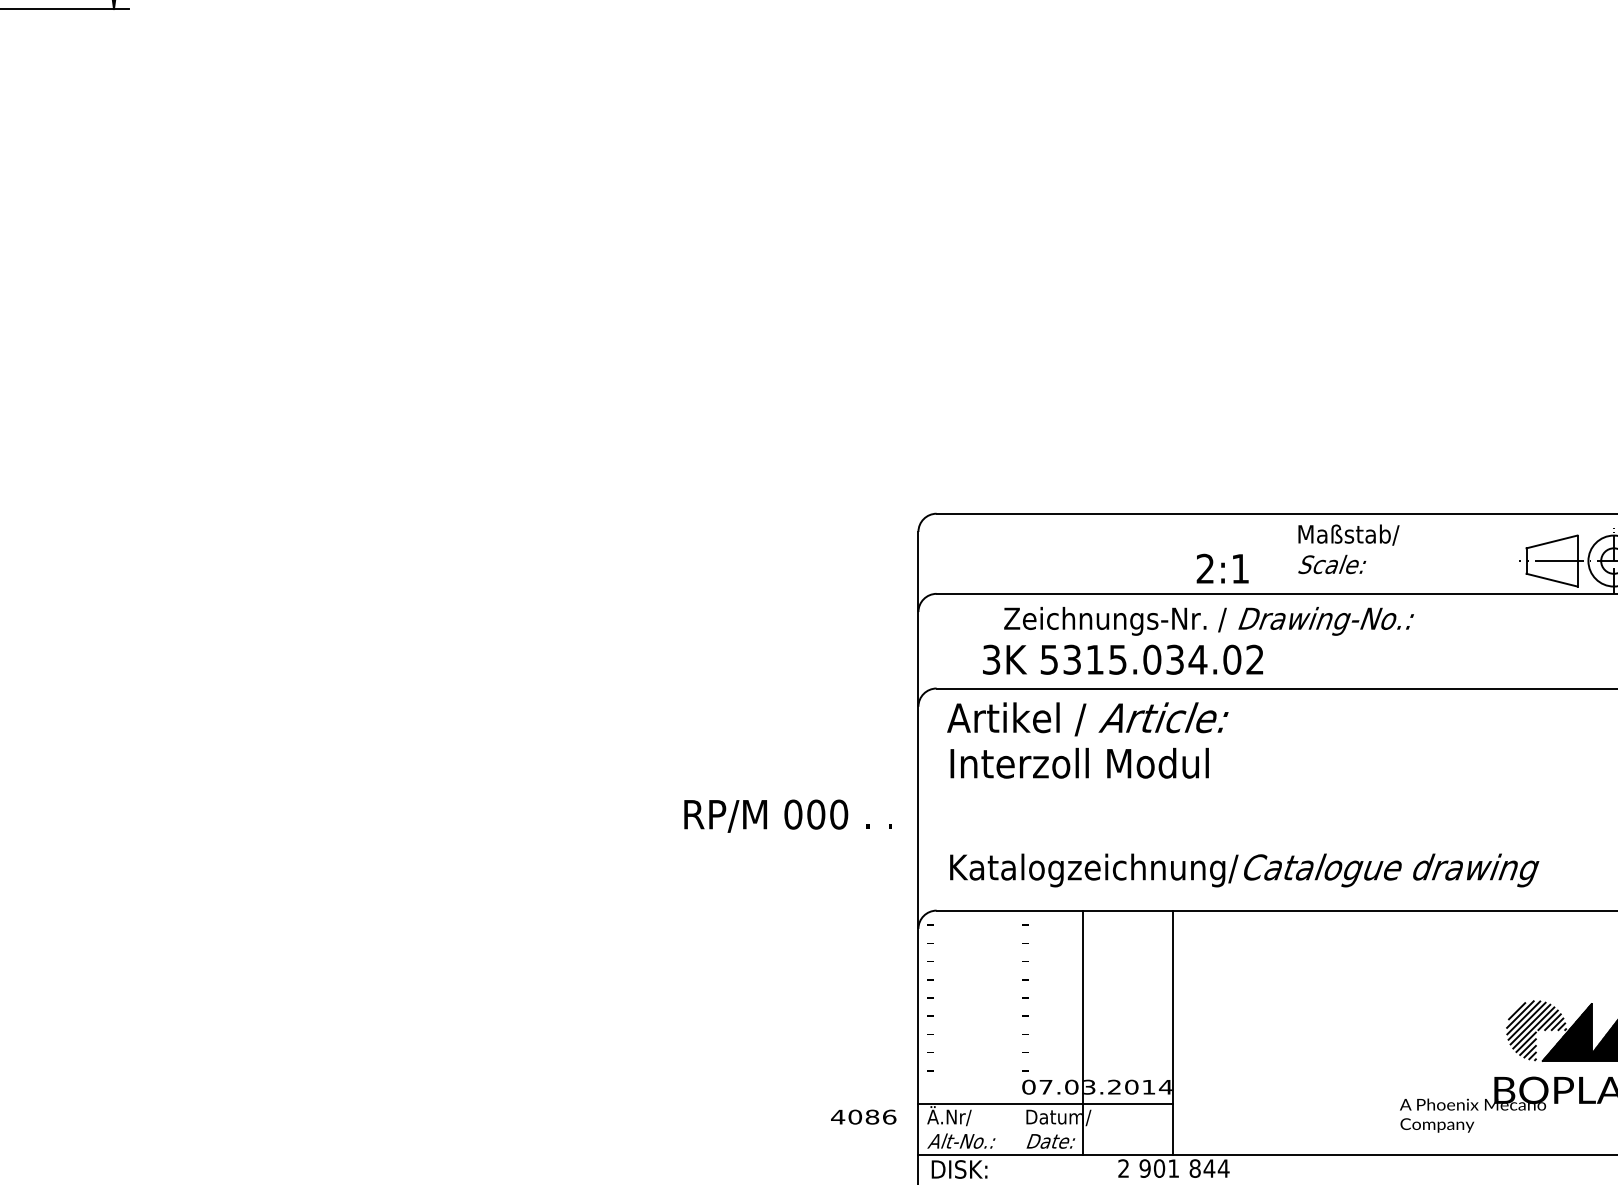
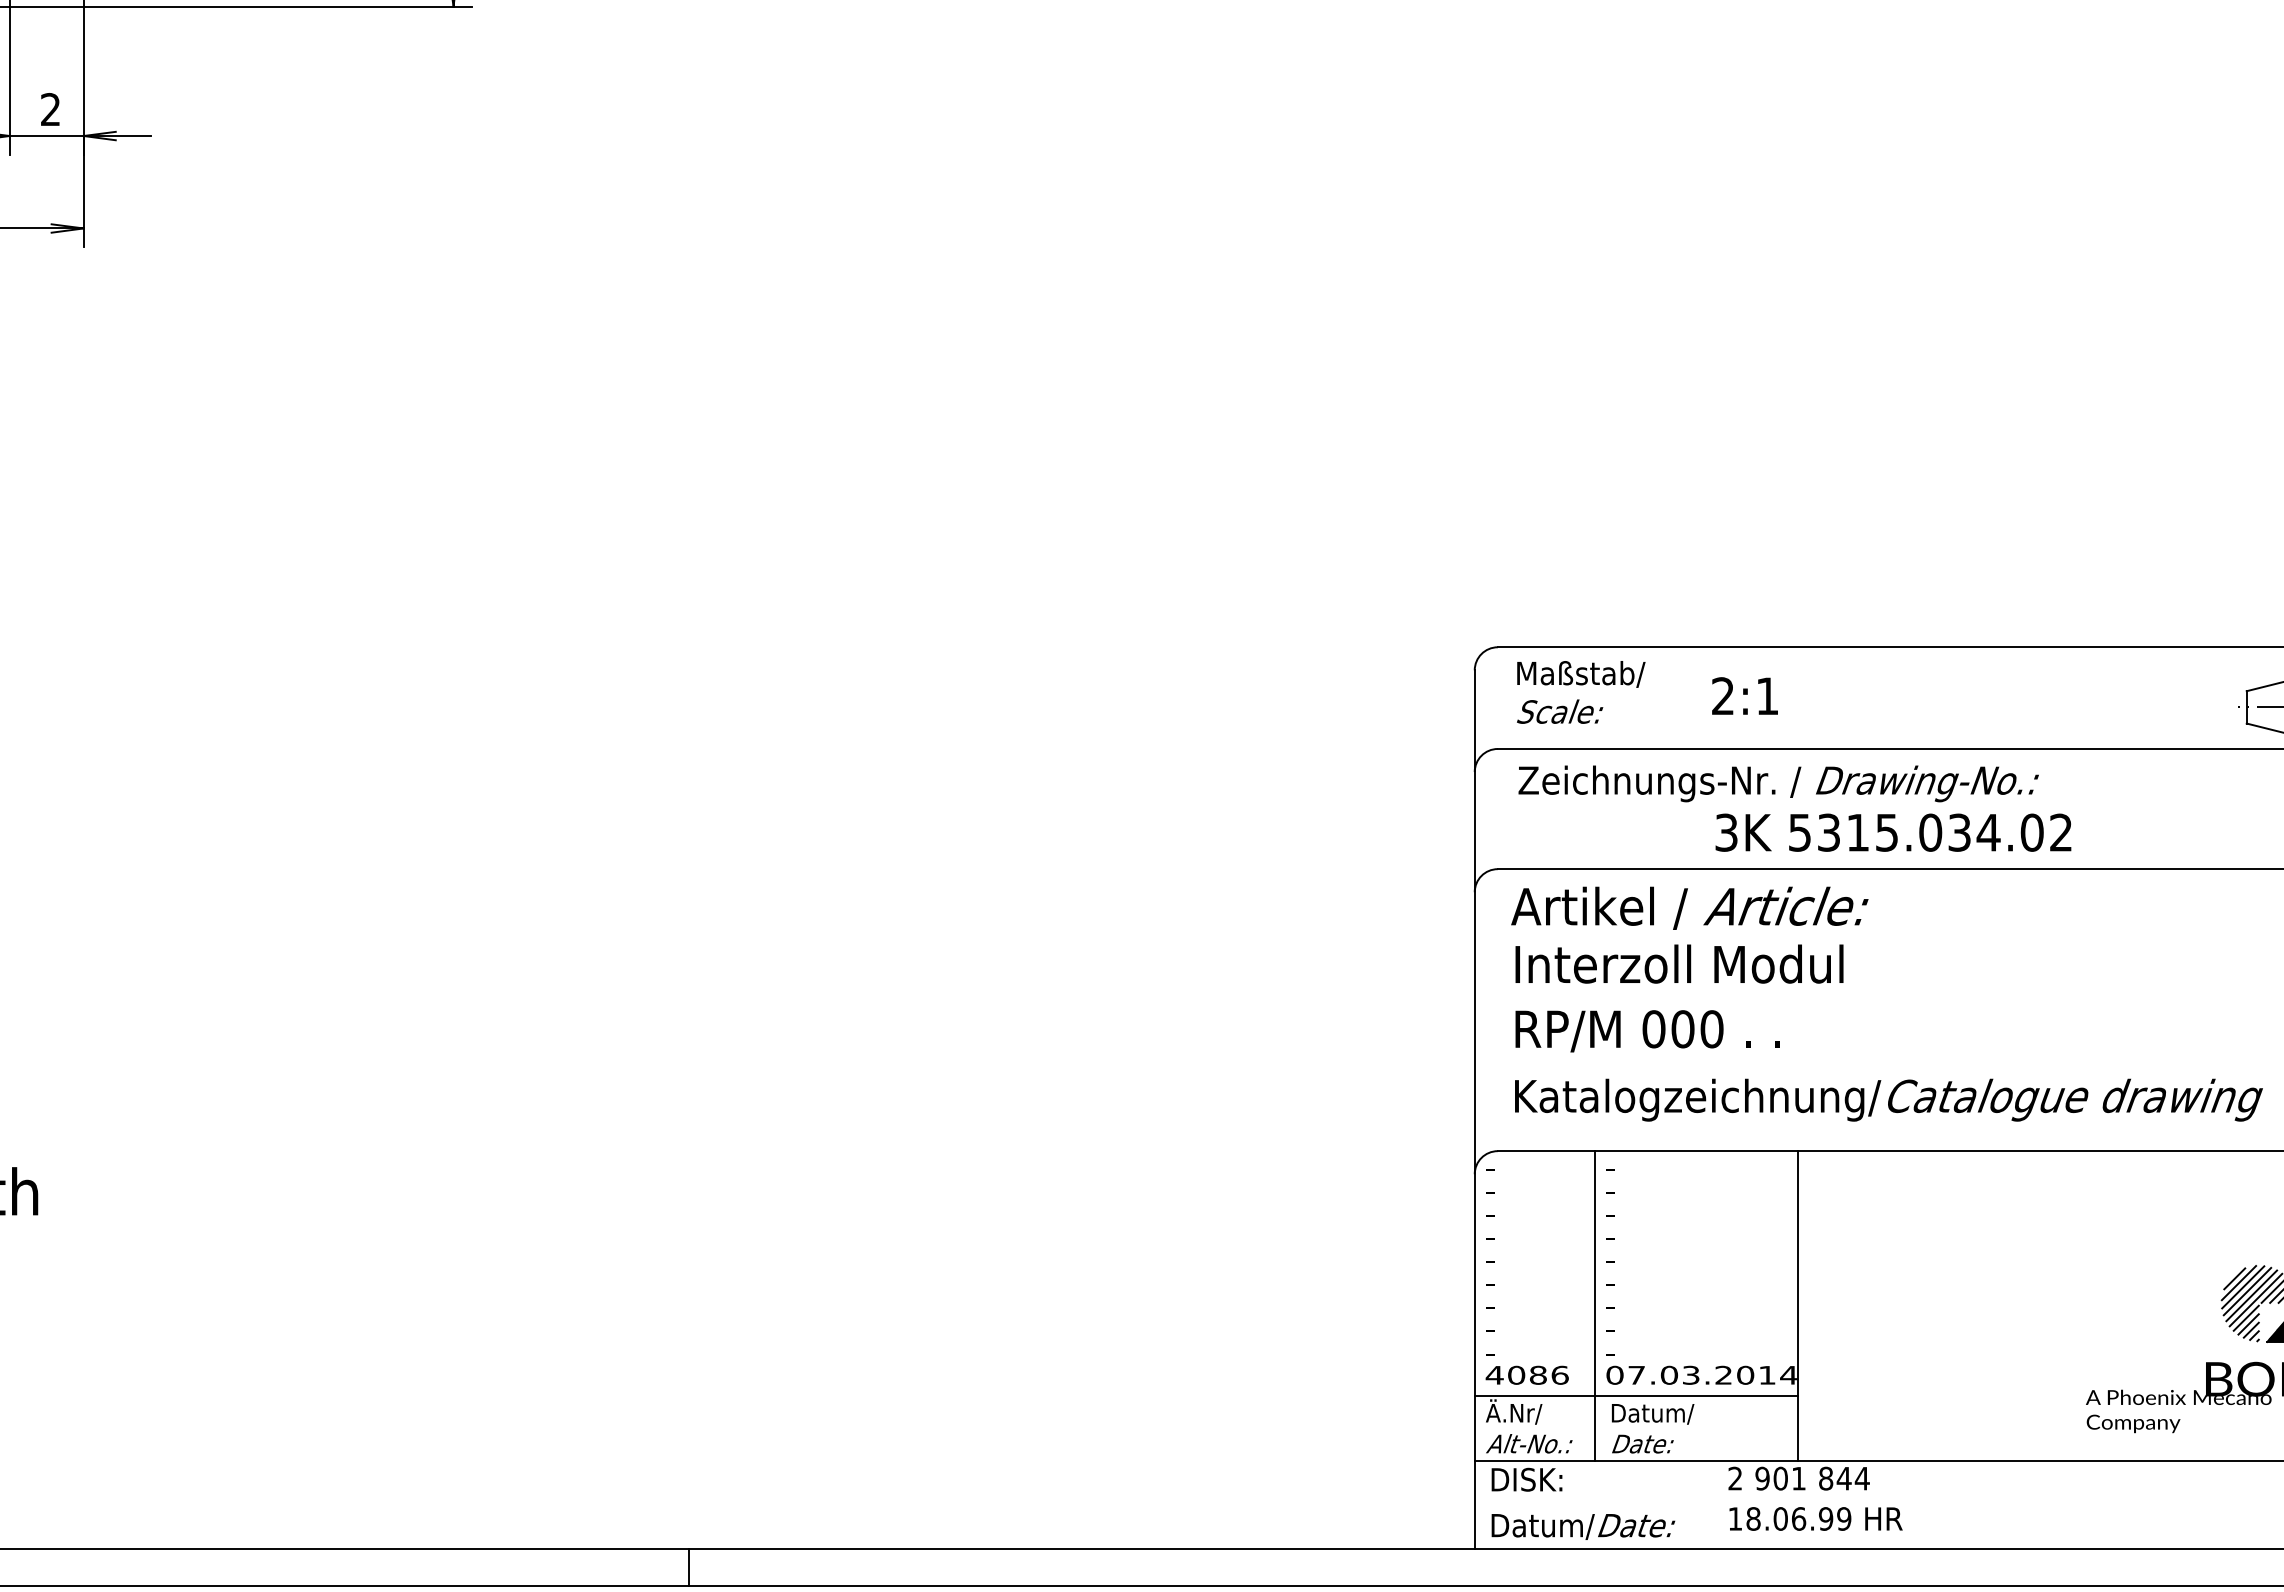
text: (1349, 549) -> (1581, 692), moved
text: (1222, 568) -> (1744, 695), moved
text: (1208, 621) -> (1778, 783), moved
text: (1123, 659) -> (1893, 832), moved
text: (788, 816) -> (1647, 1031), moved
line: (1082, 1032) -> (1594, 1305), moved
text: (863, 1116) -> (1526, 1374), moved

